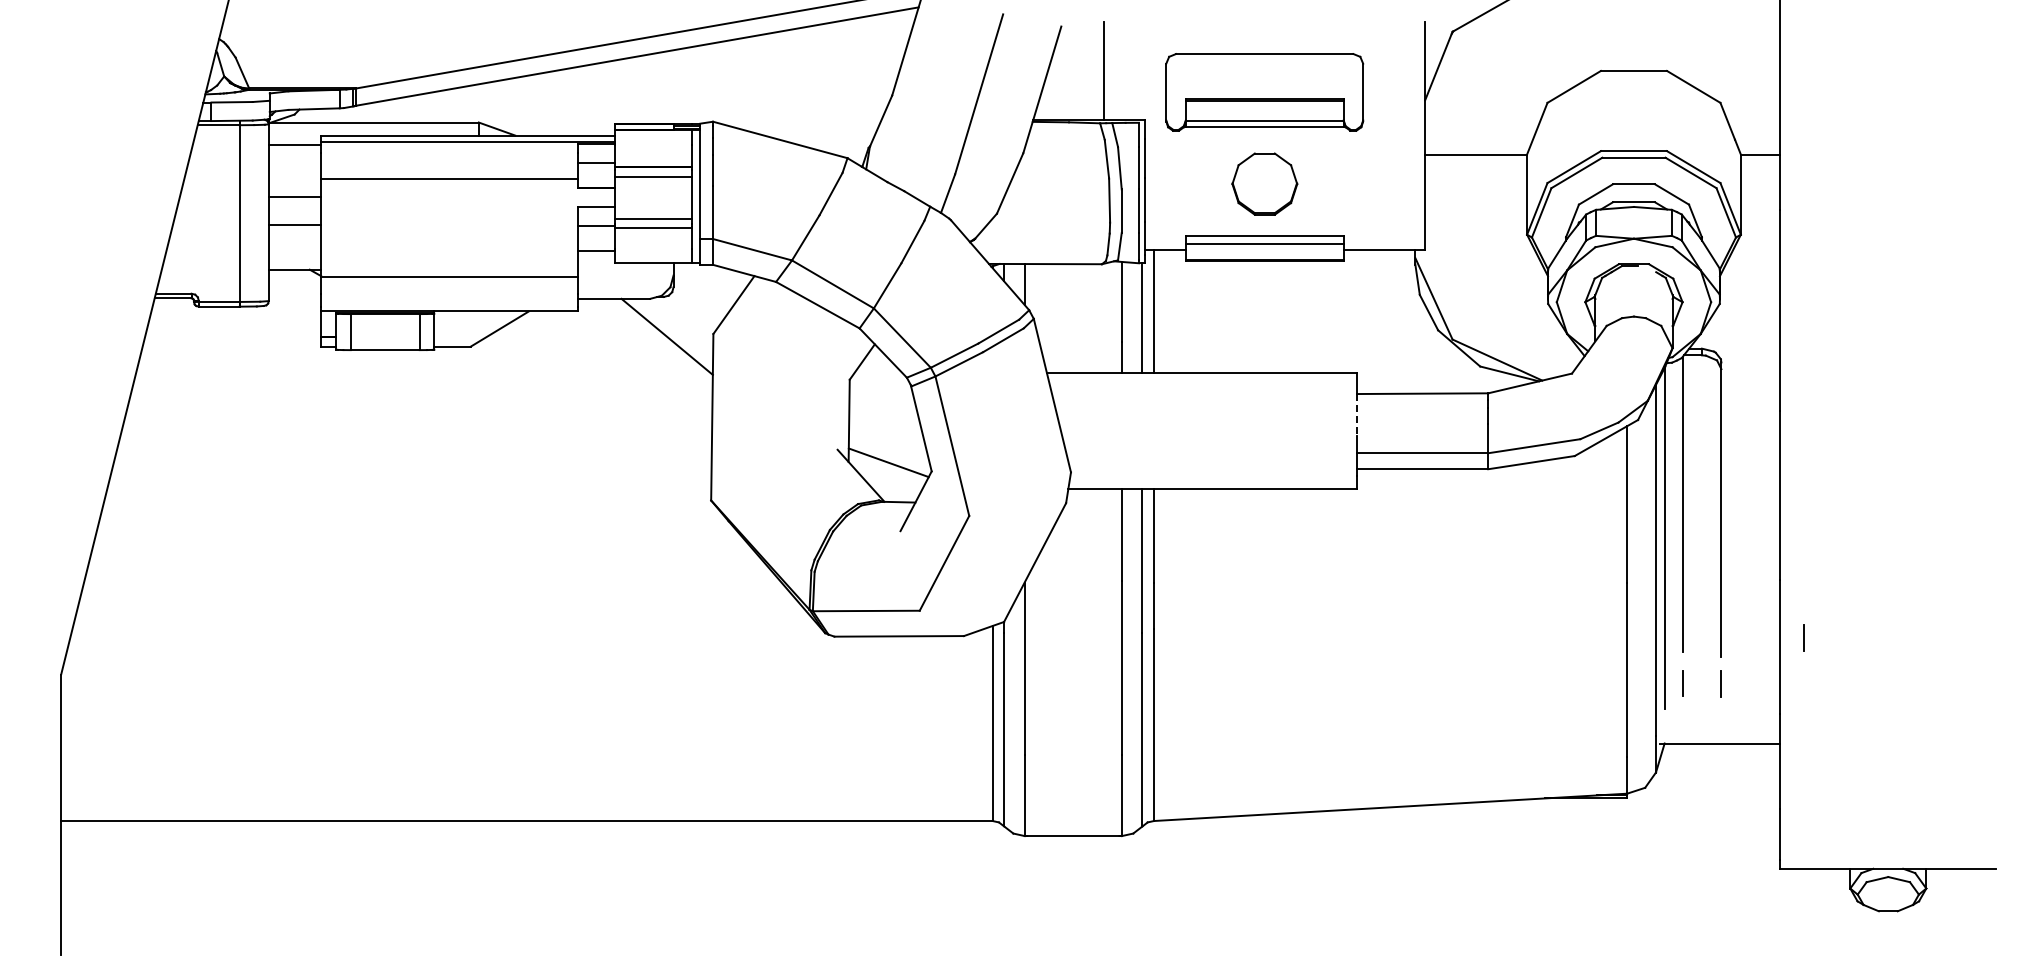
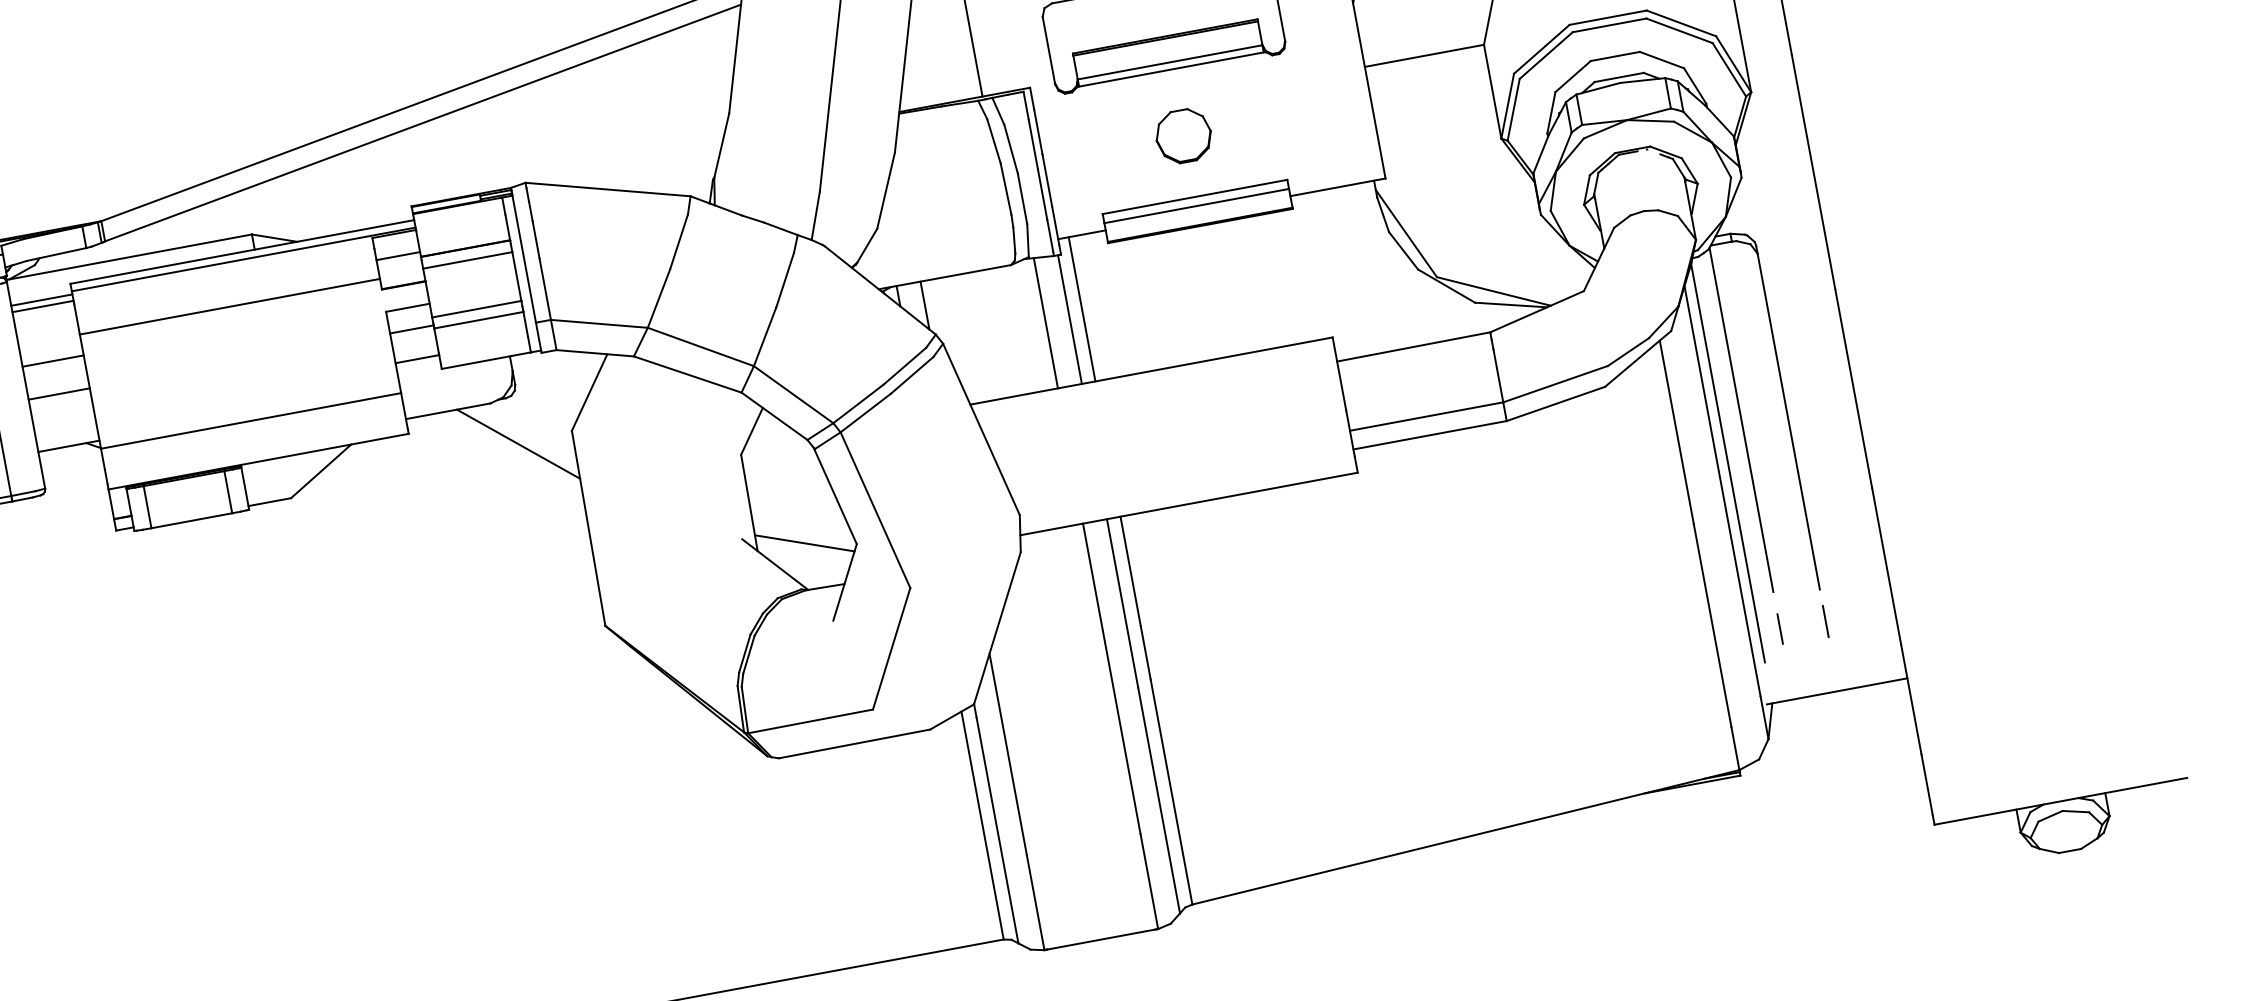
line: (294, 150) -> (42, 307), added
part: (1264, 183) -> (1183, 135), size x0.71
line: (1357, 415) -> (1342, 386), dashed -> solid
line: (1803, 637) -> (1911, 549), removed

